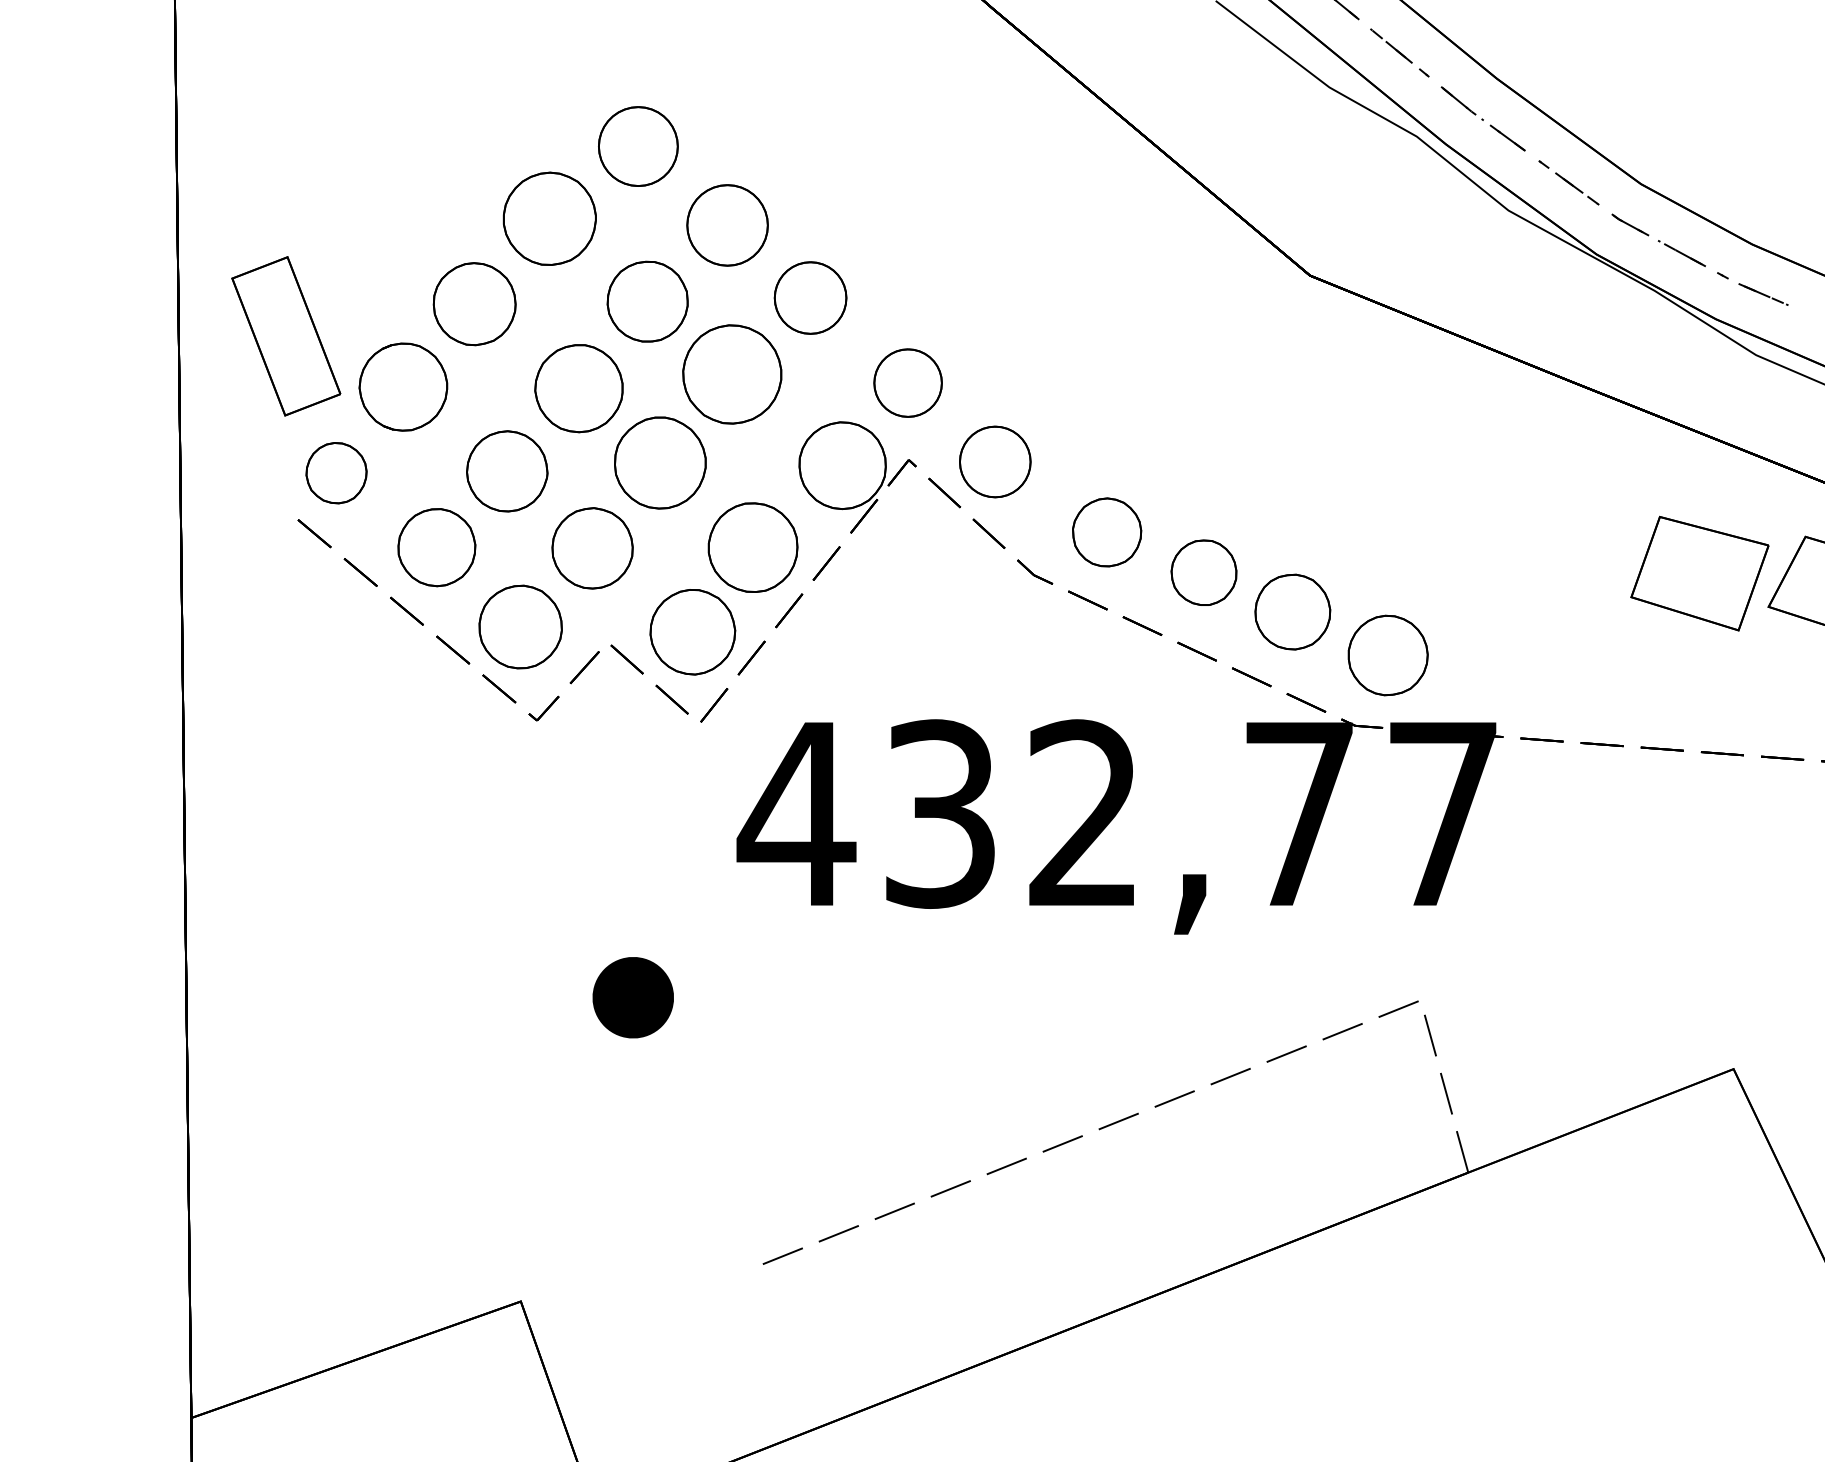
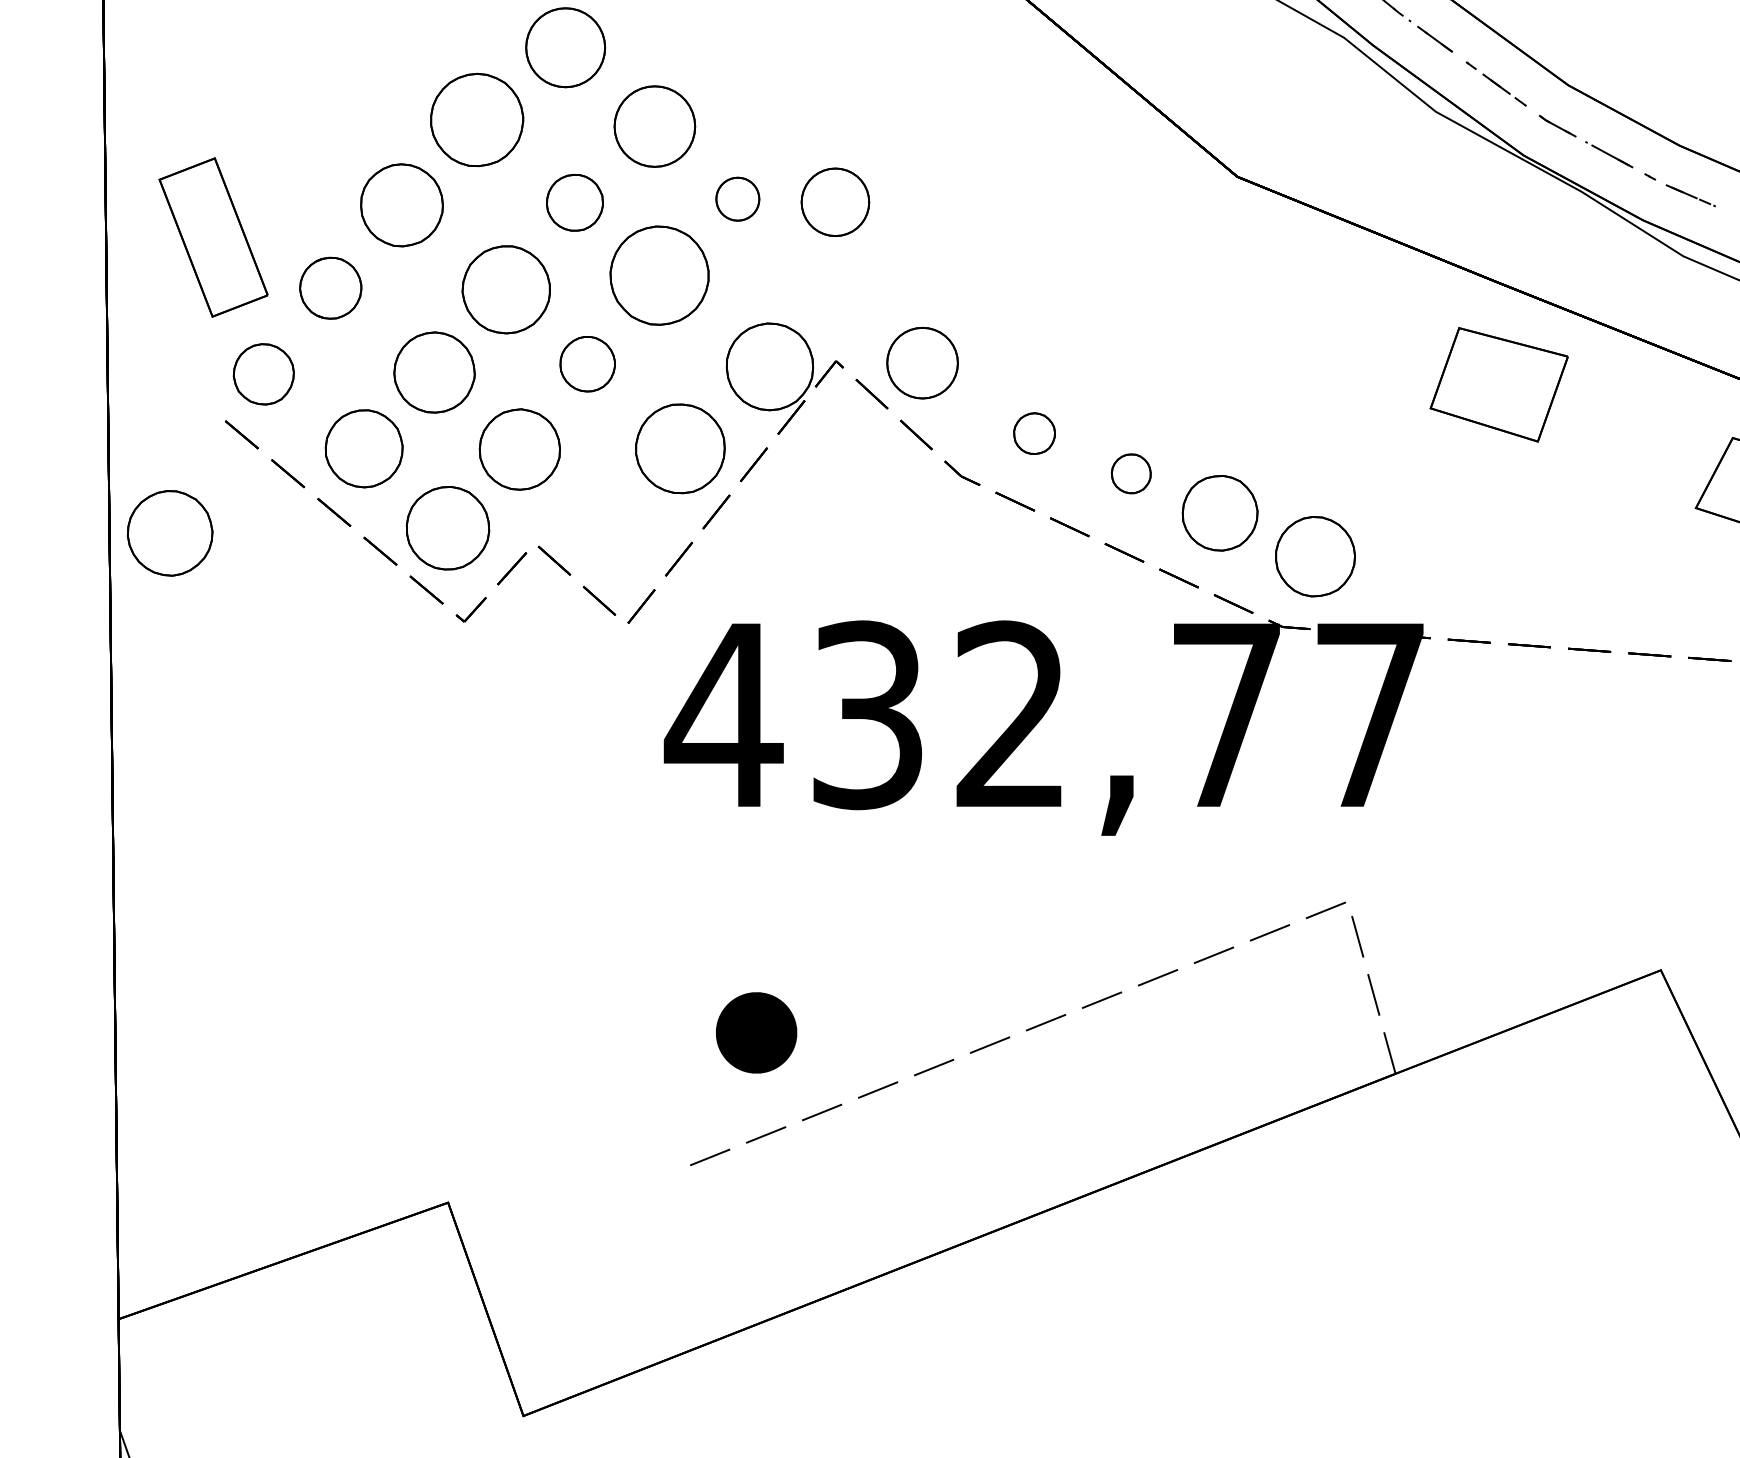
part: (810, 297) -> (737, 198), size x0.6
part: (647, 301) -> (574, 202), size x0.7
part: (907, 382) -> (834, 201), moved
part: (403, 386) -> (330, 287), size x0.7
part: (660, 462) -> (587, 363), size x0.6
part: (1107, 532) -> (1034, 433), size x0.6
part: (1203, 572) -> (1130, 473), size x0.6
part: (1699, 573) -> (1498, 384), moved
part: (692, 632) -> (169, 533), moved
part: (632, 997) -> (755, 1032), moved

